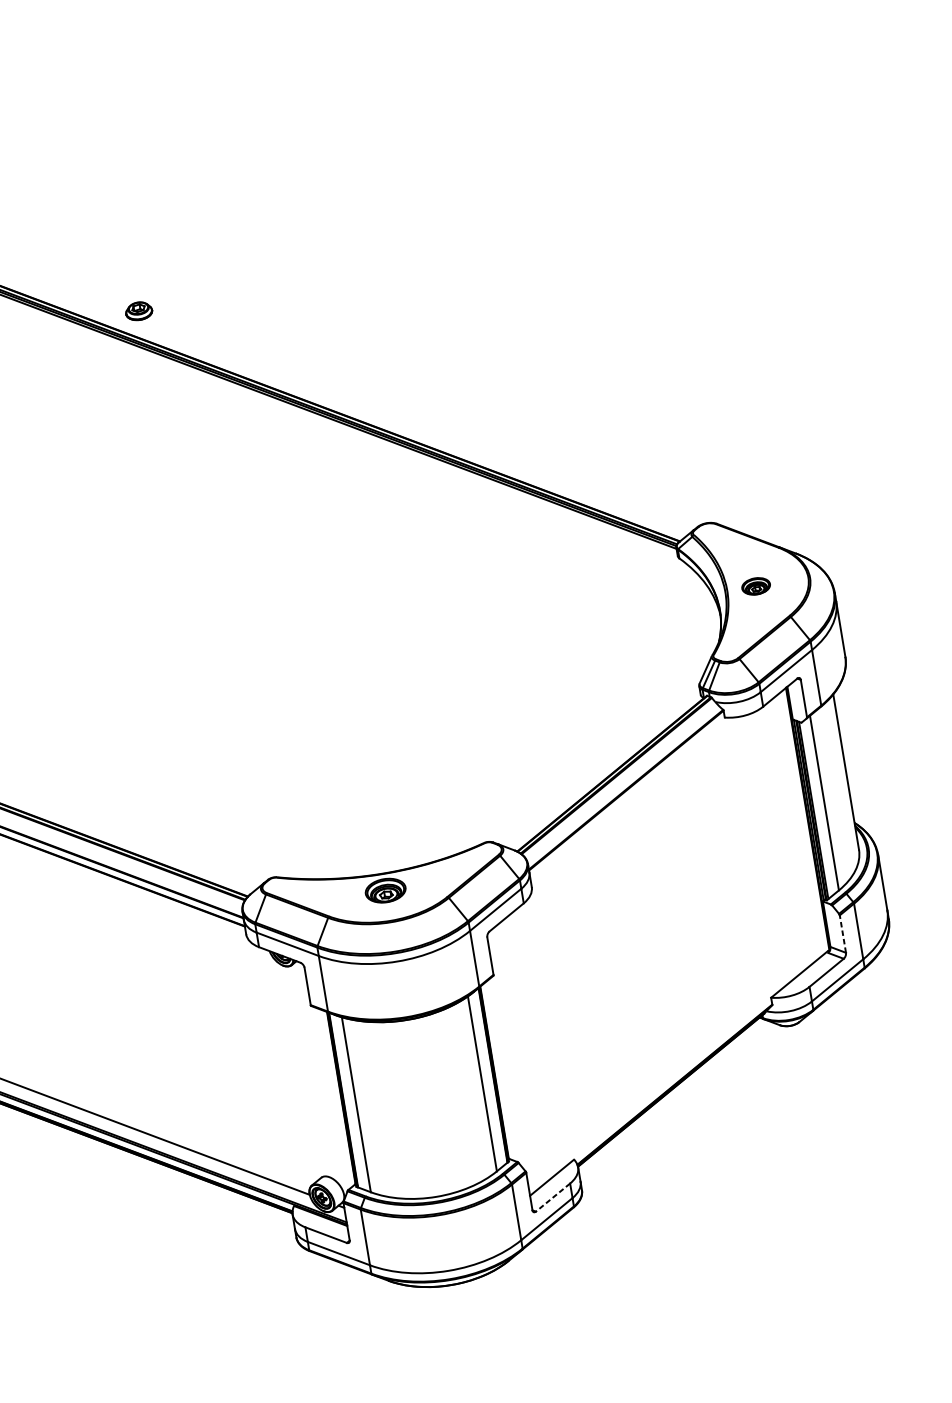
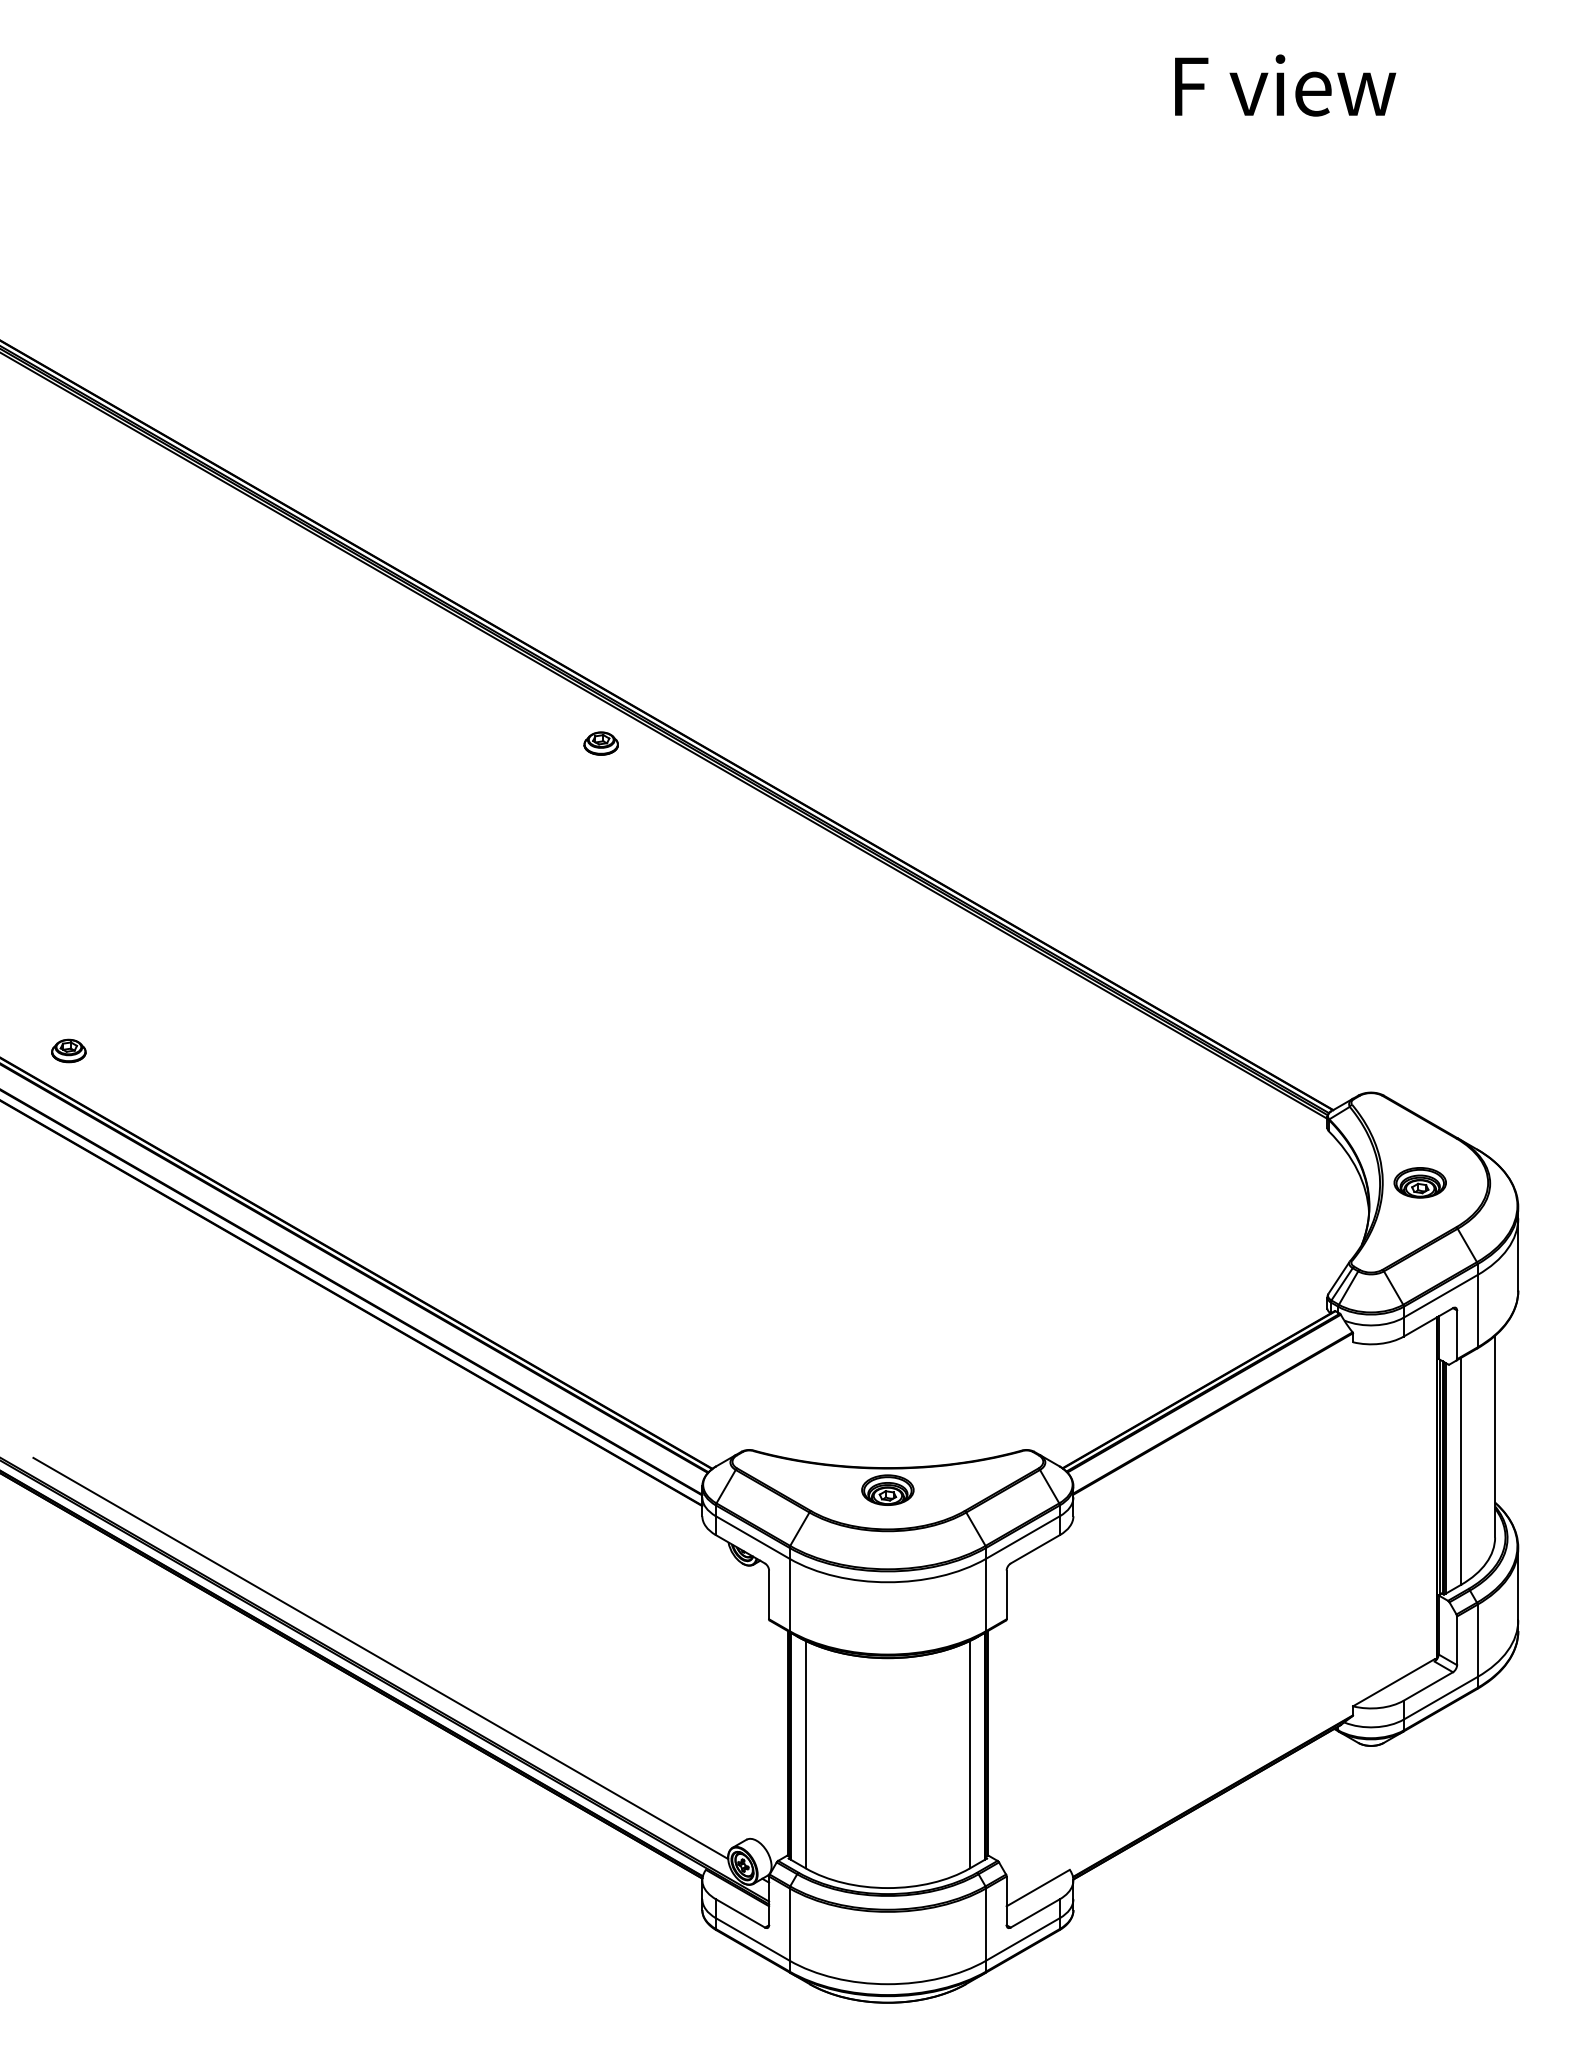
part: (138, 311) -> (600, 743), moved
part: (755, 586) -> (1419, 1182), size x1.43
line: (843, 933) -> (1457, 1640), dashed -> solid
line: (552, 1197) -> (1034, 1913), dashed -> solid

